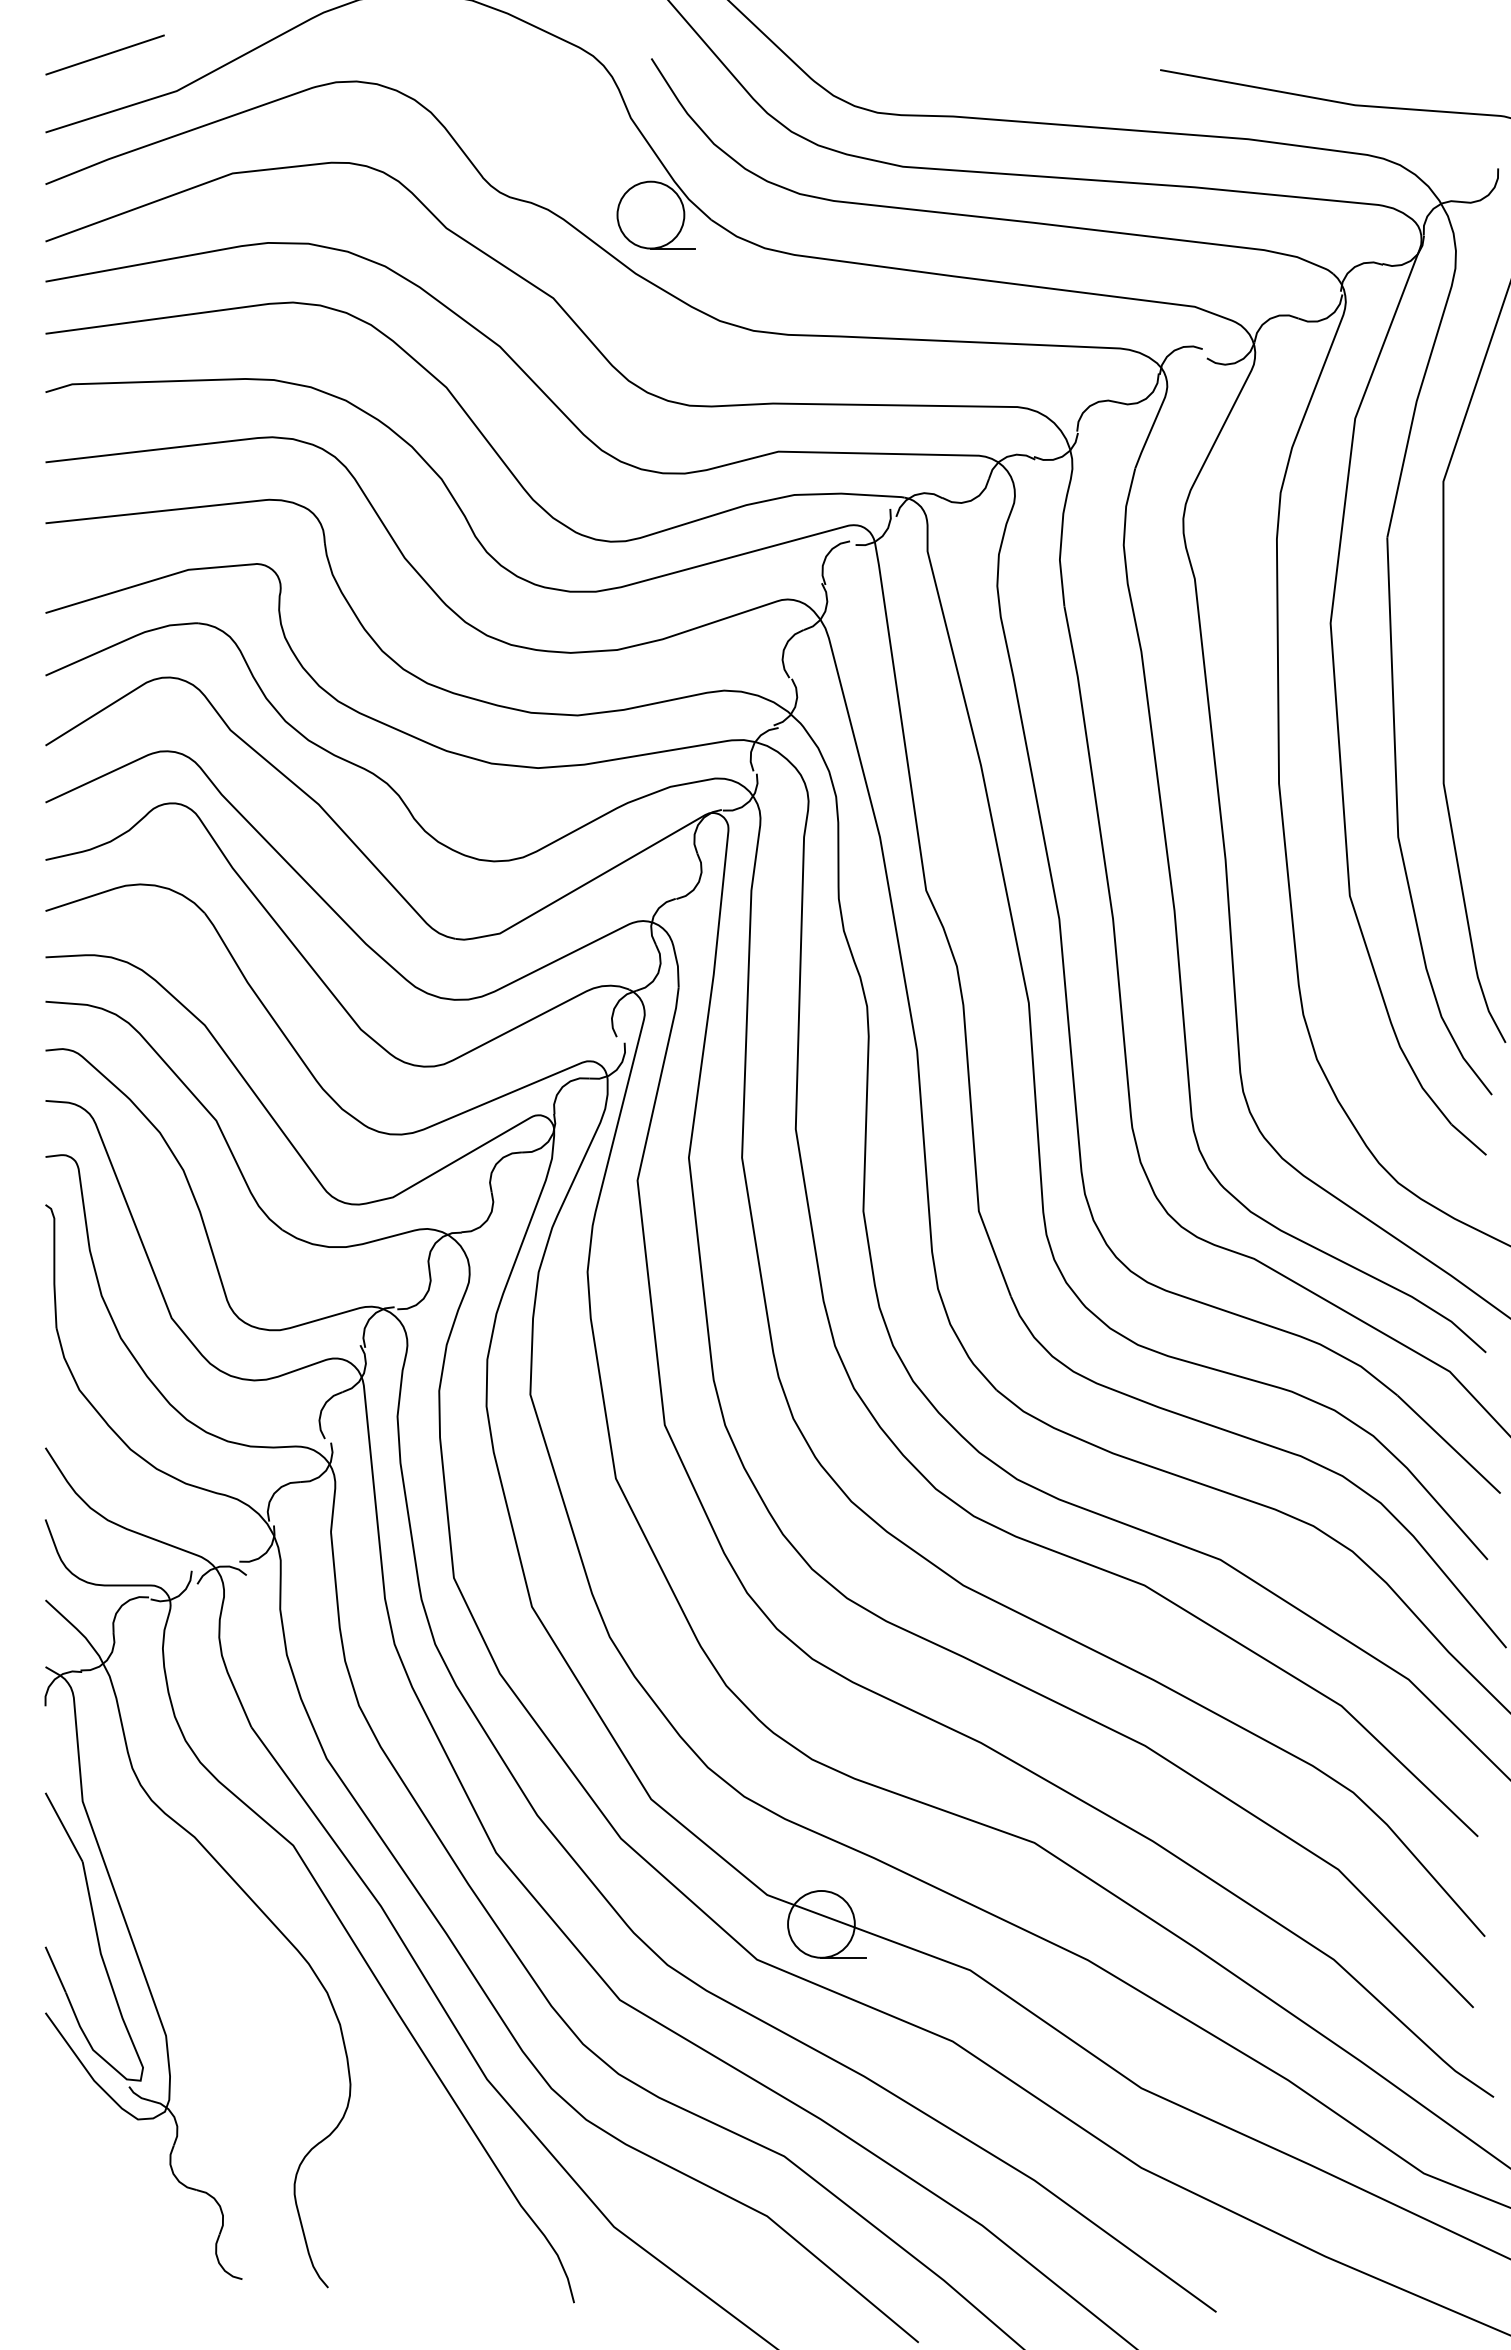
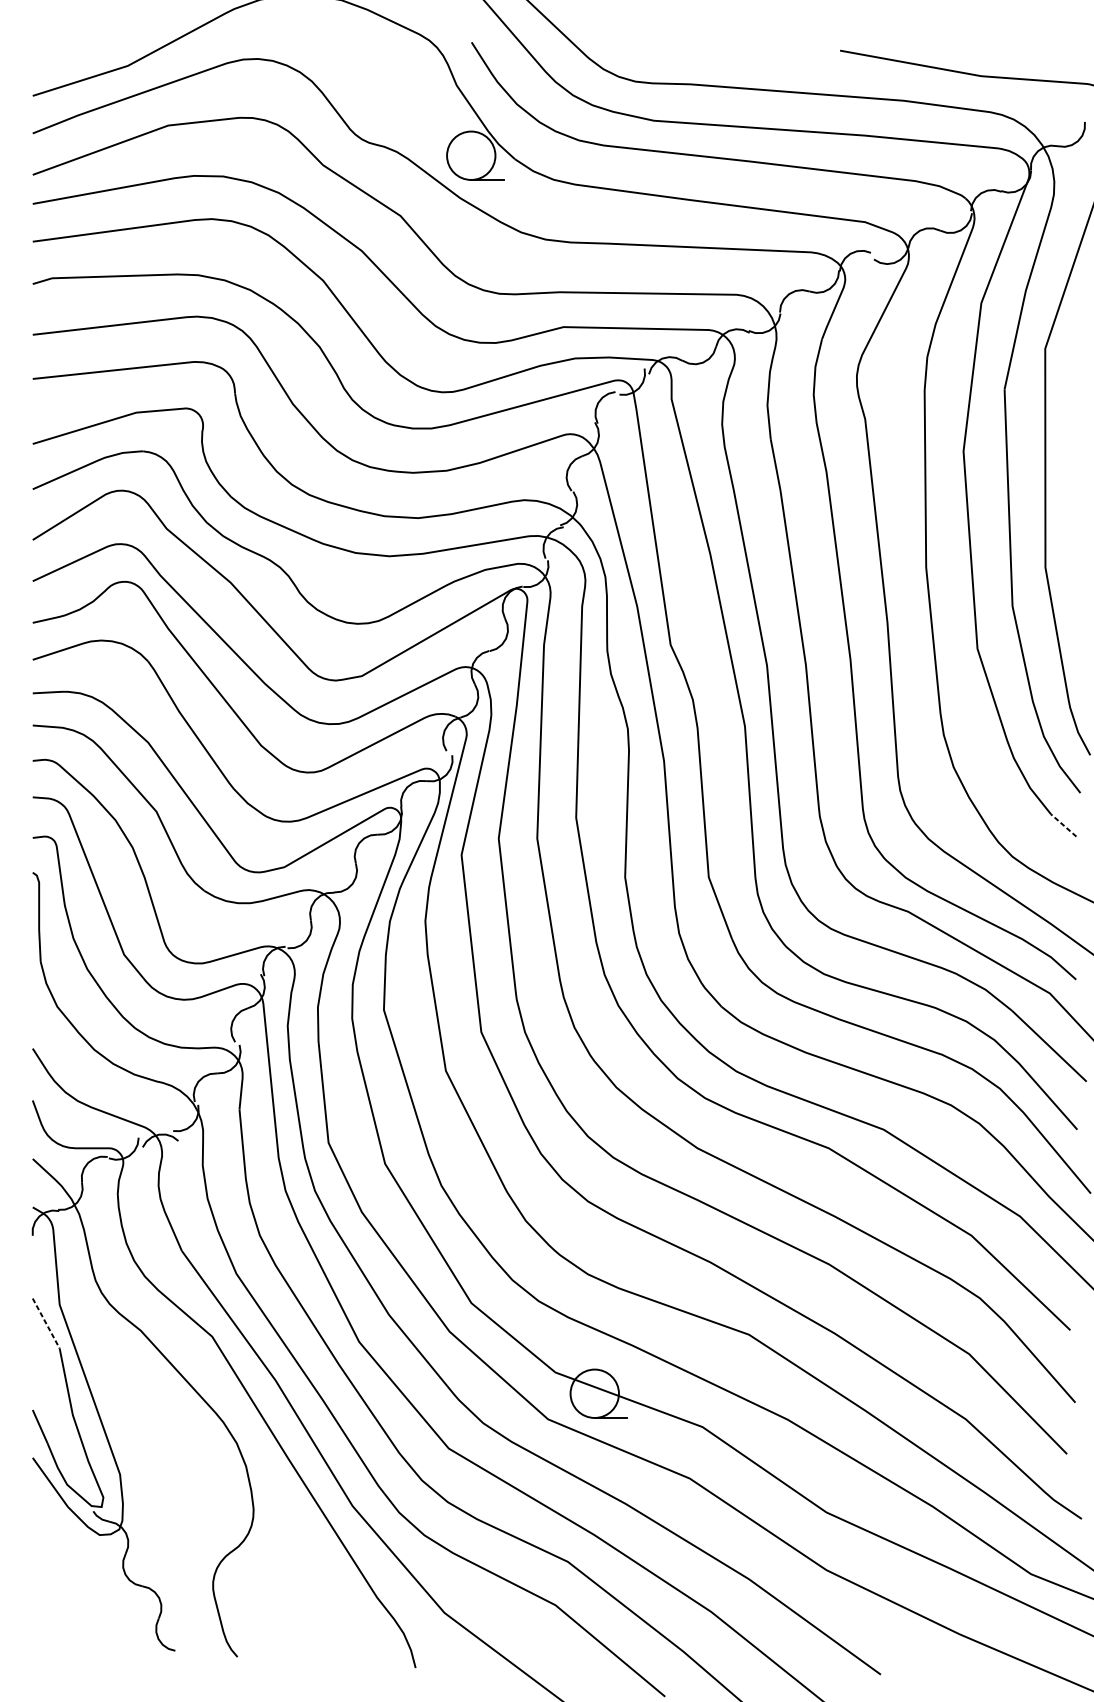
line: (104, 54) -> (75, 39), removed
line: (1468, 1139) -> (1063, 825), solid -> dashed
line: (64, 1827) -> (46, 1323), solid -> dashed

